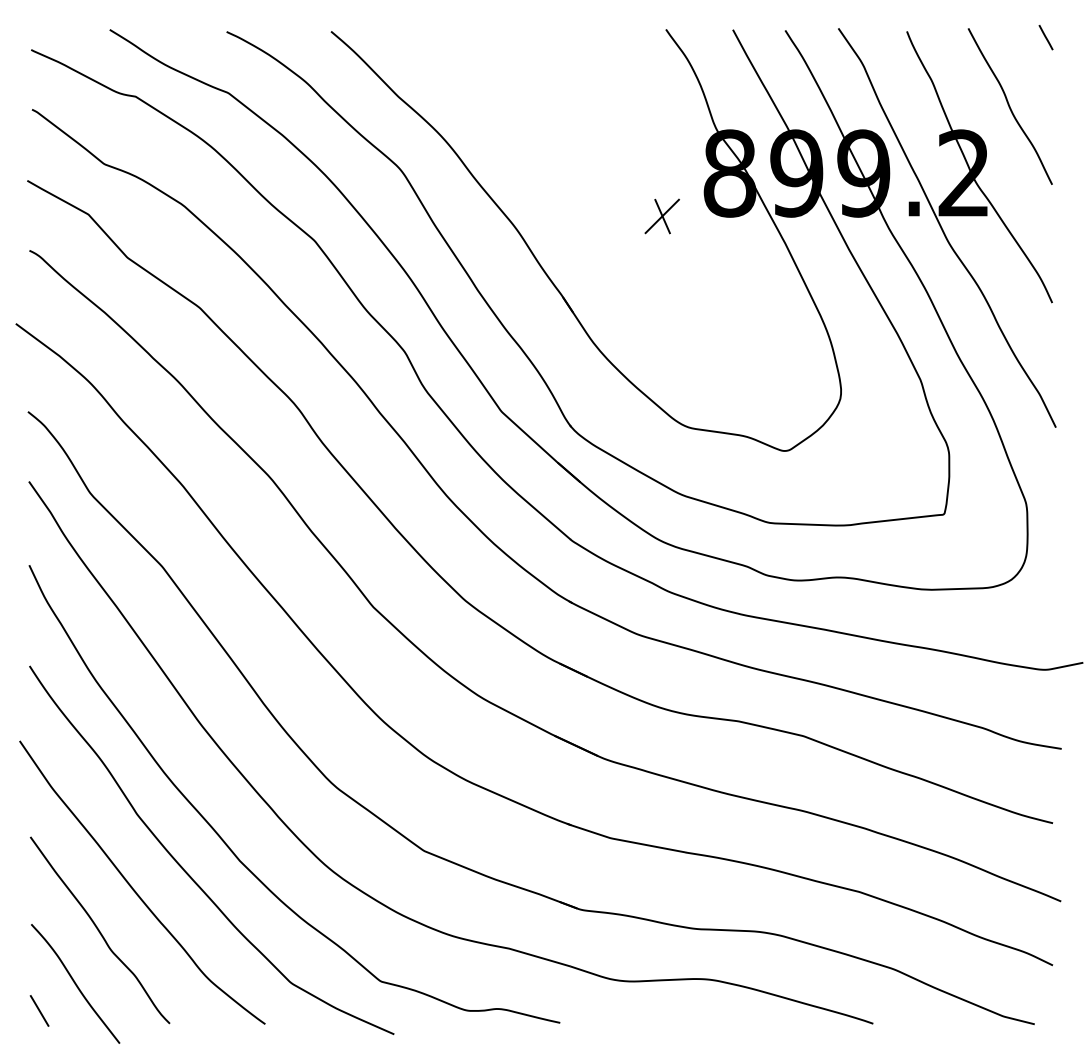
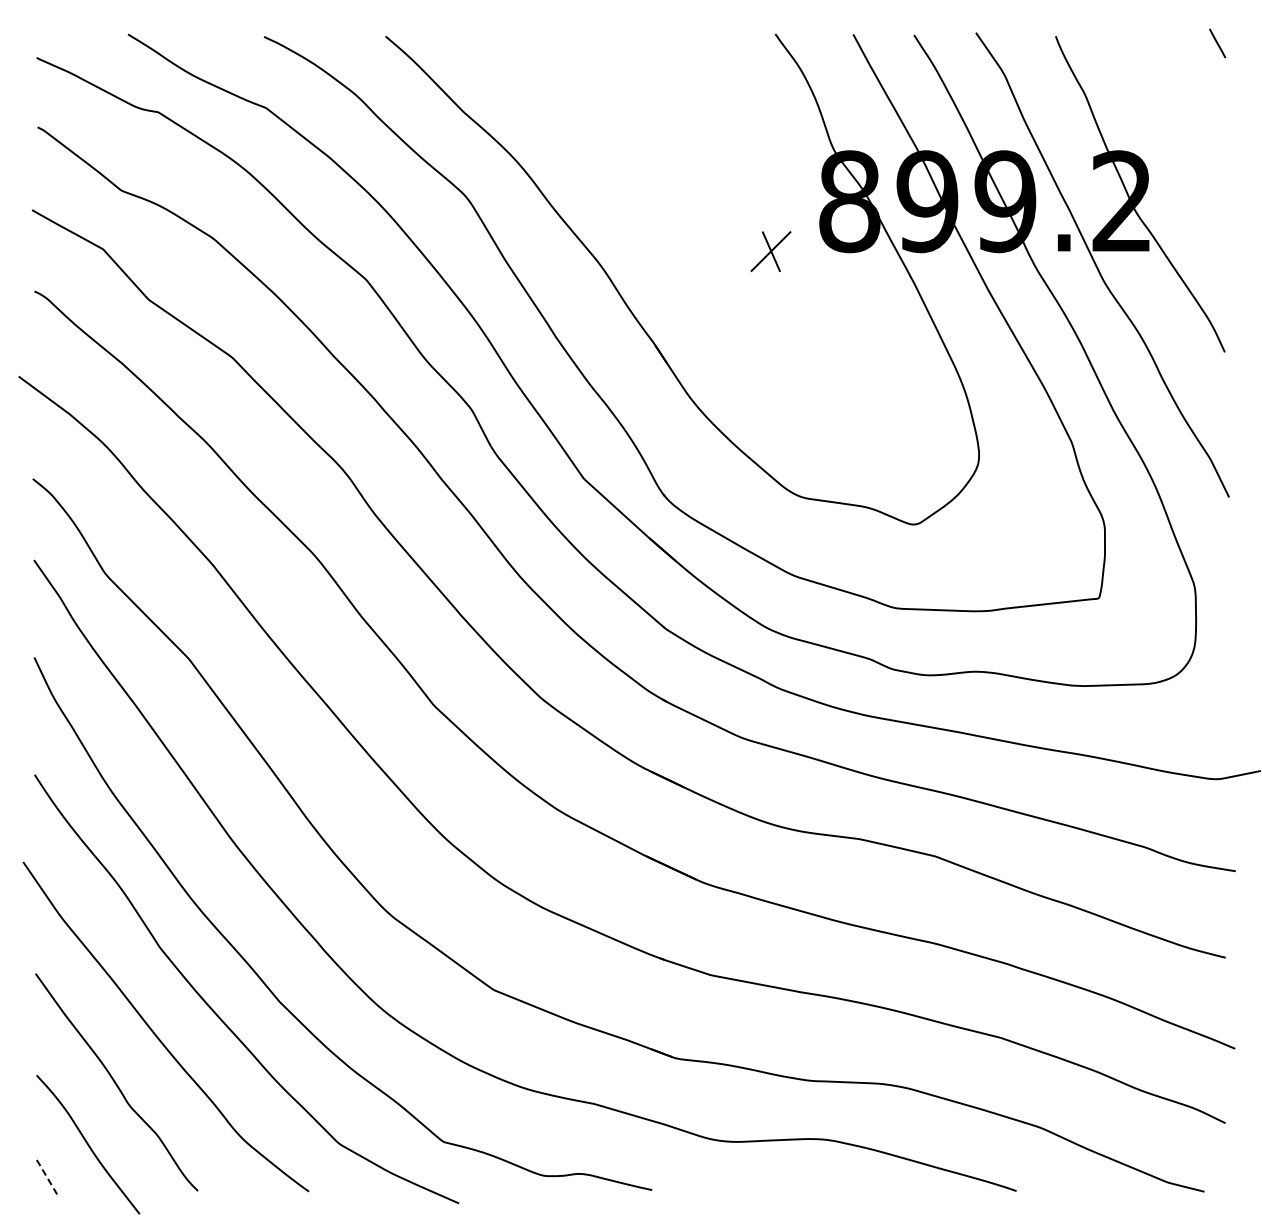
curve: (1009, 106) -> (1175, 123), removed
line: (39, 1010) -> (46, 1175), solid -> dashed

